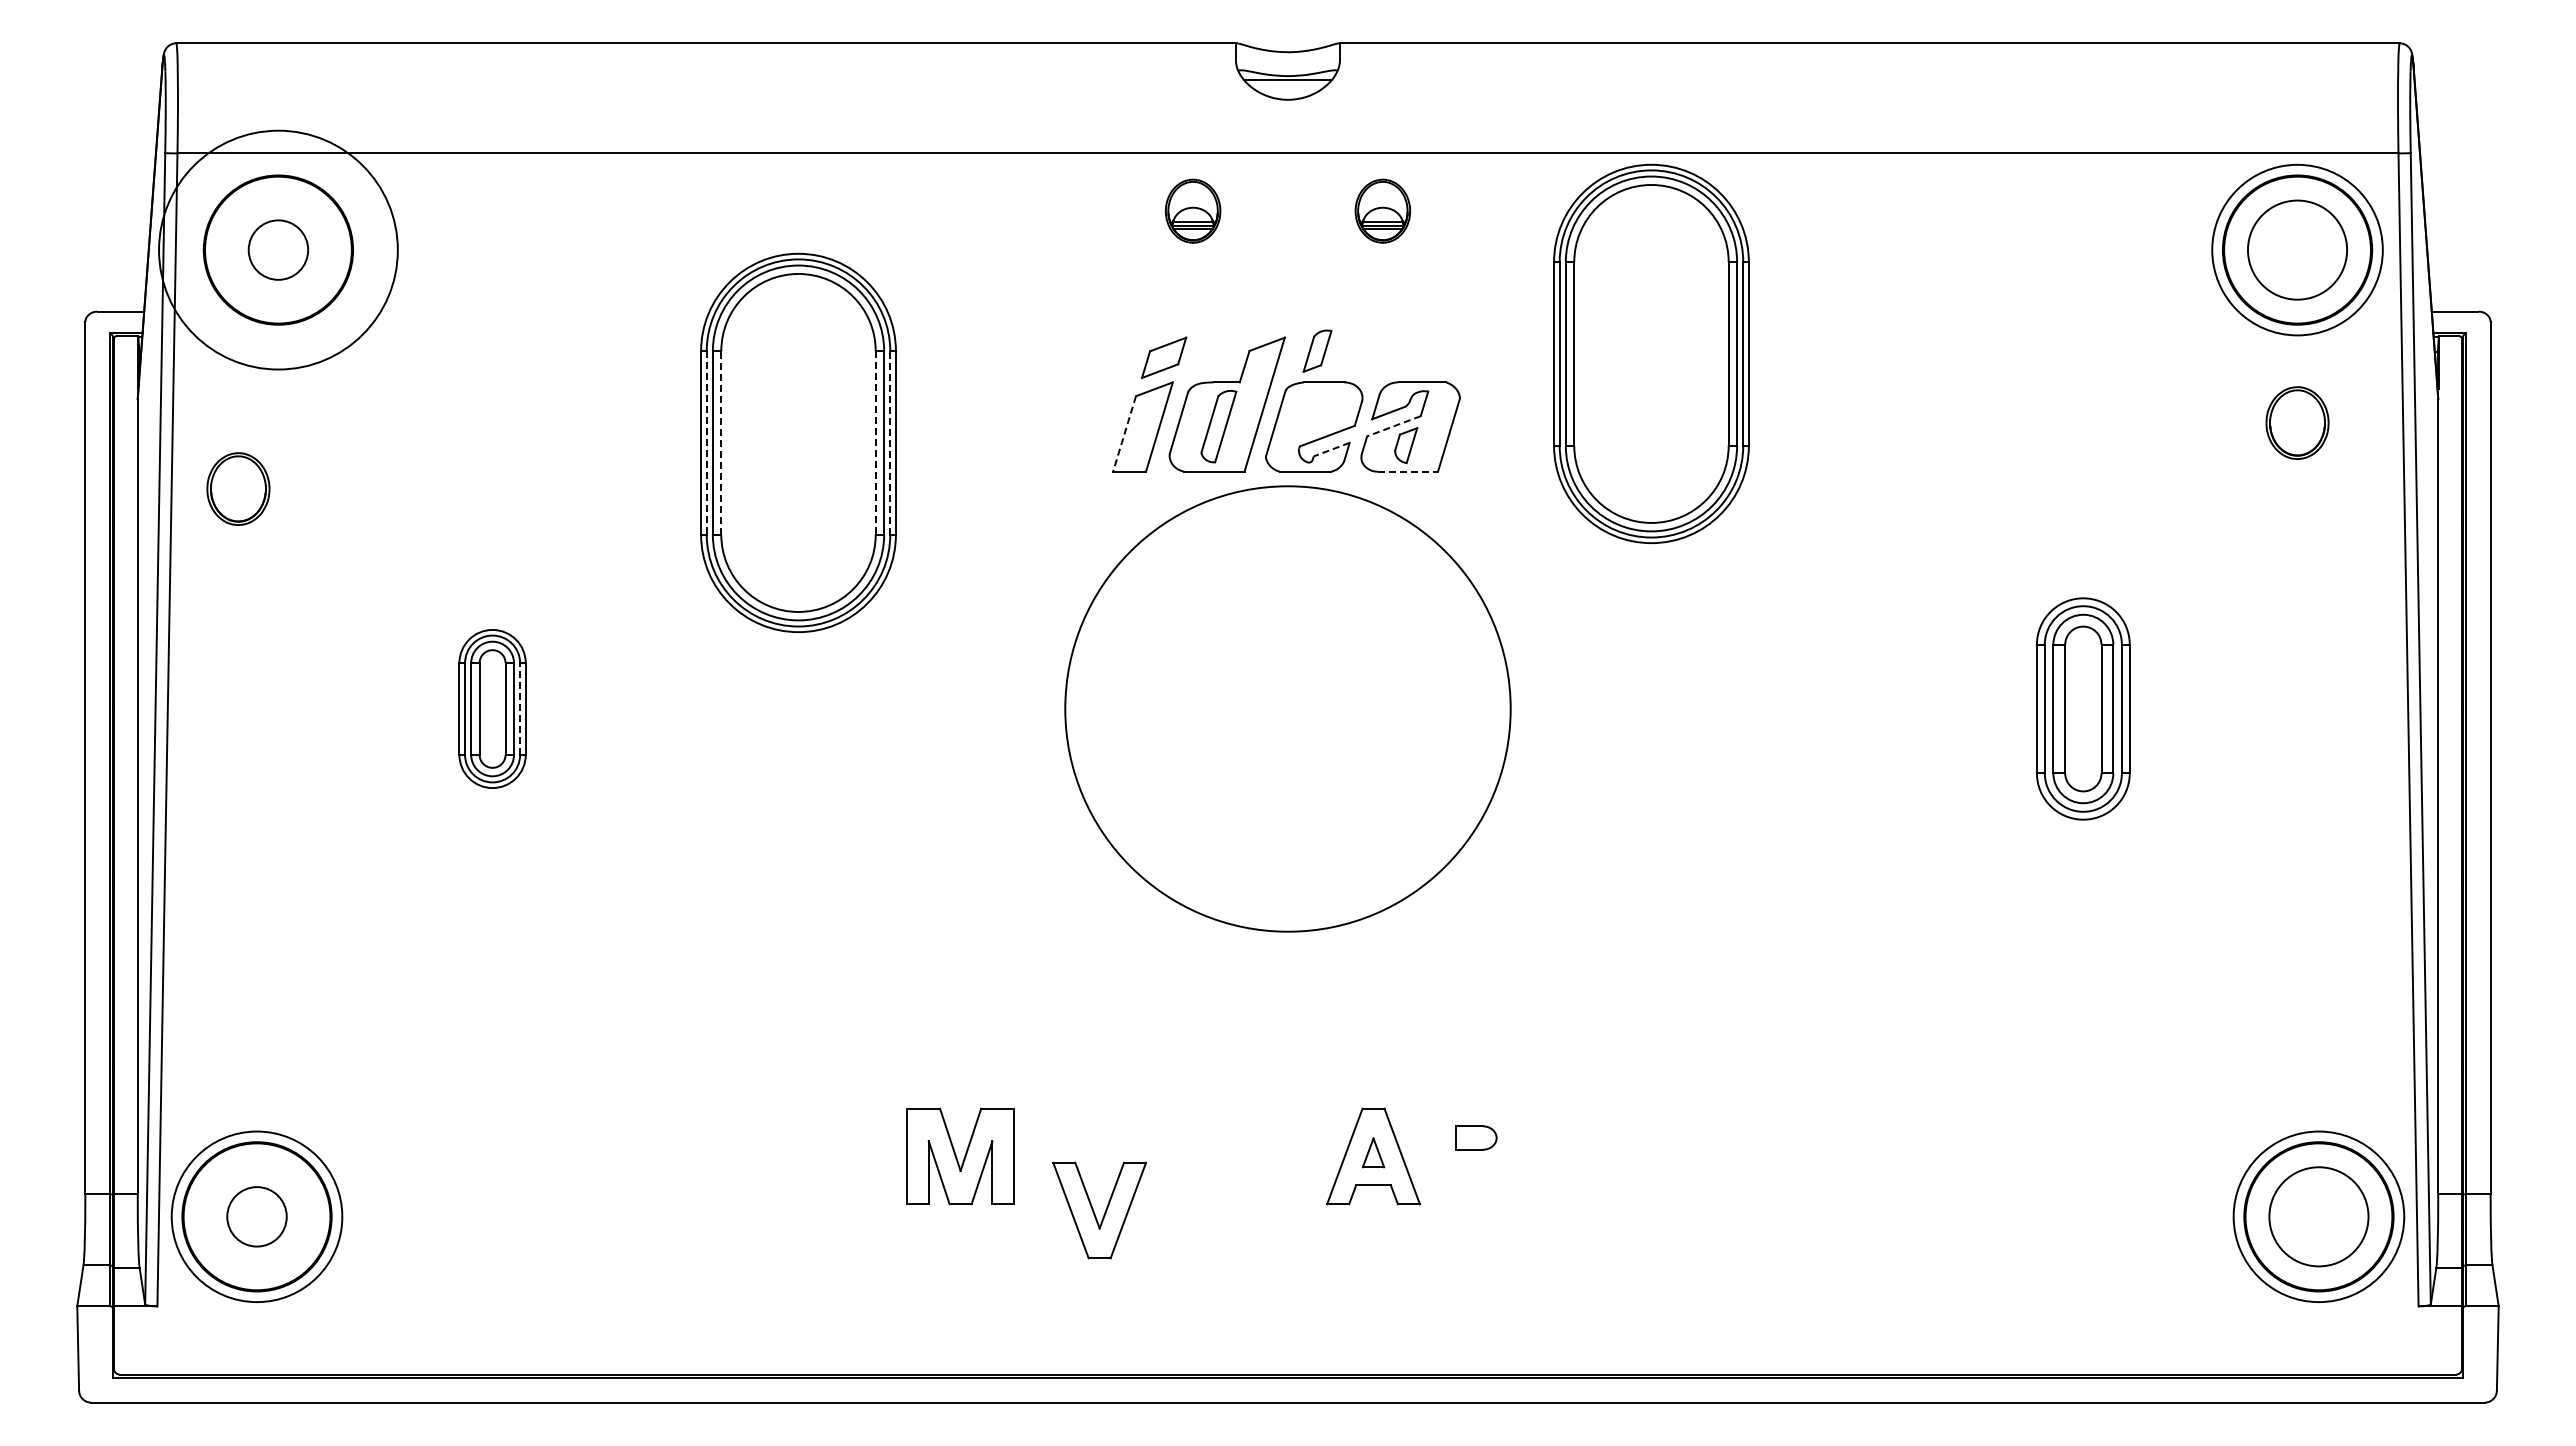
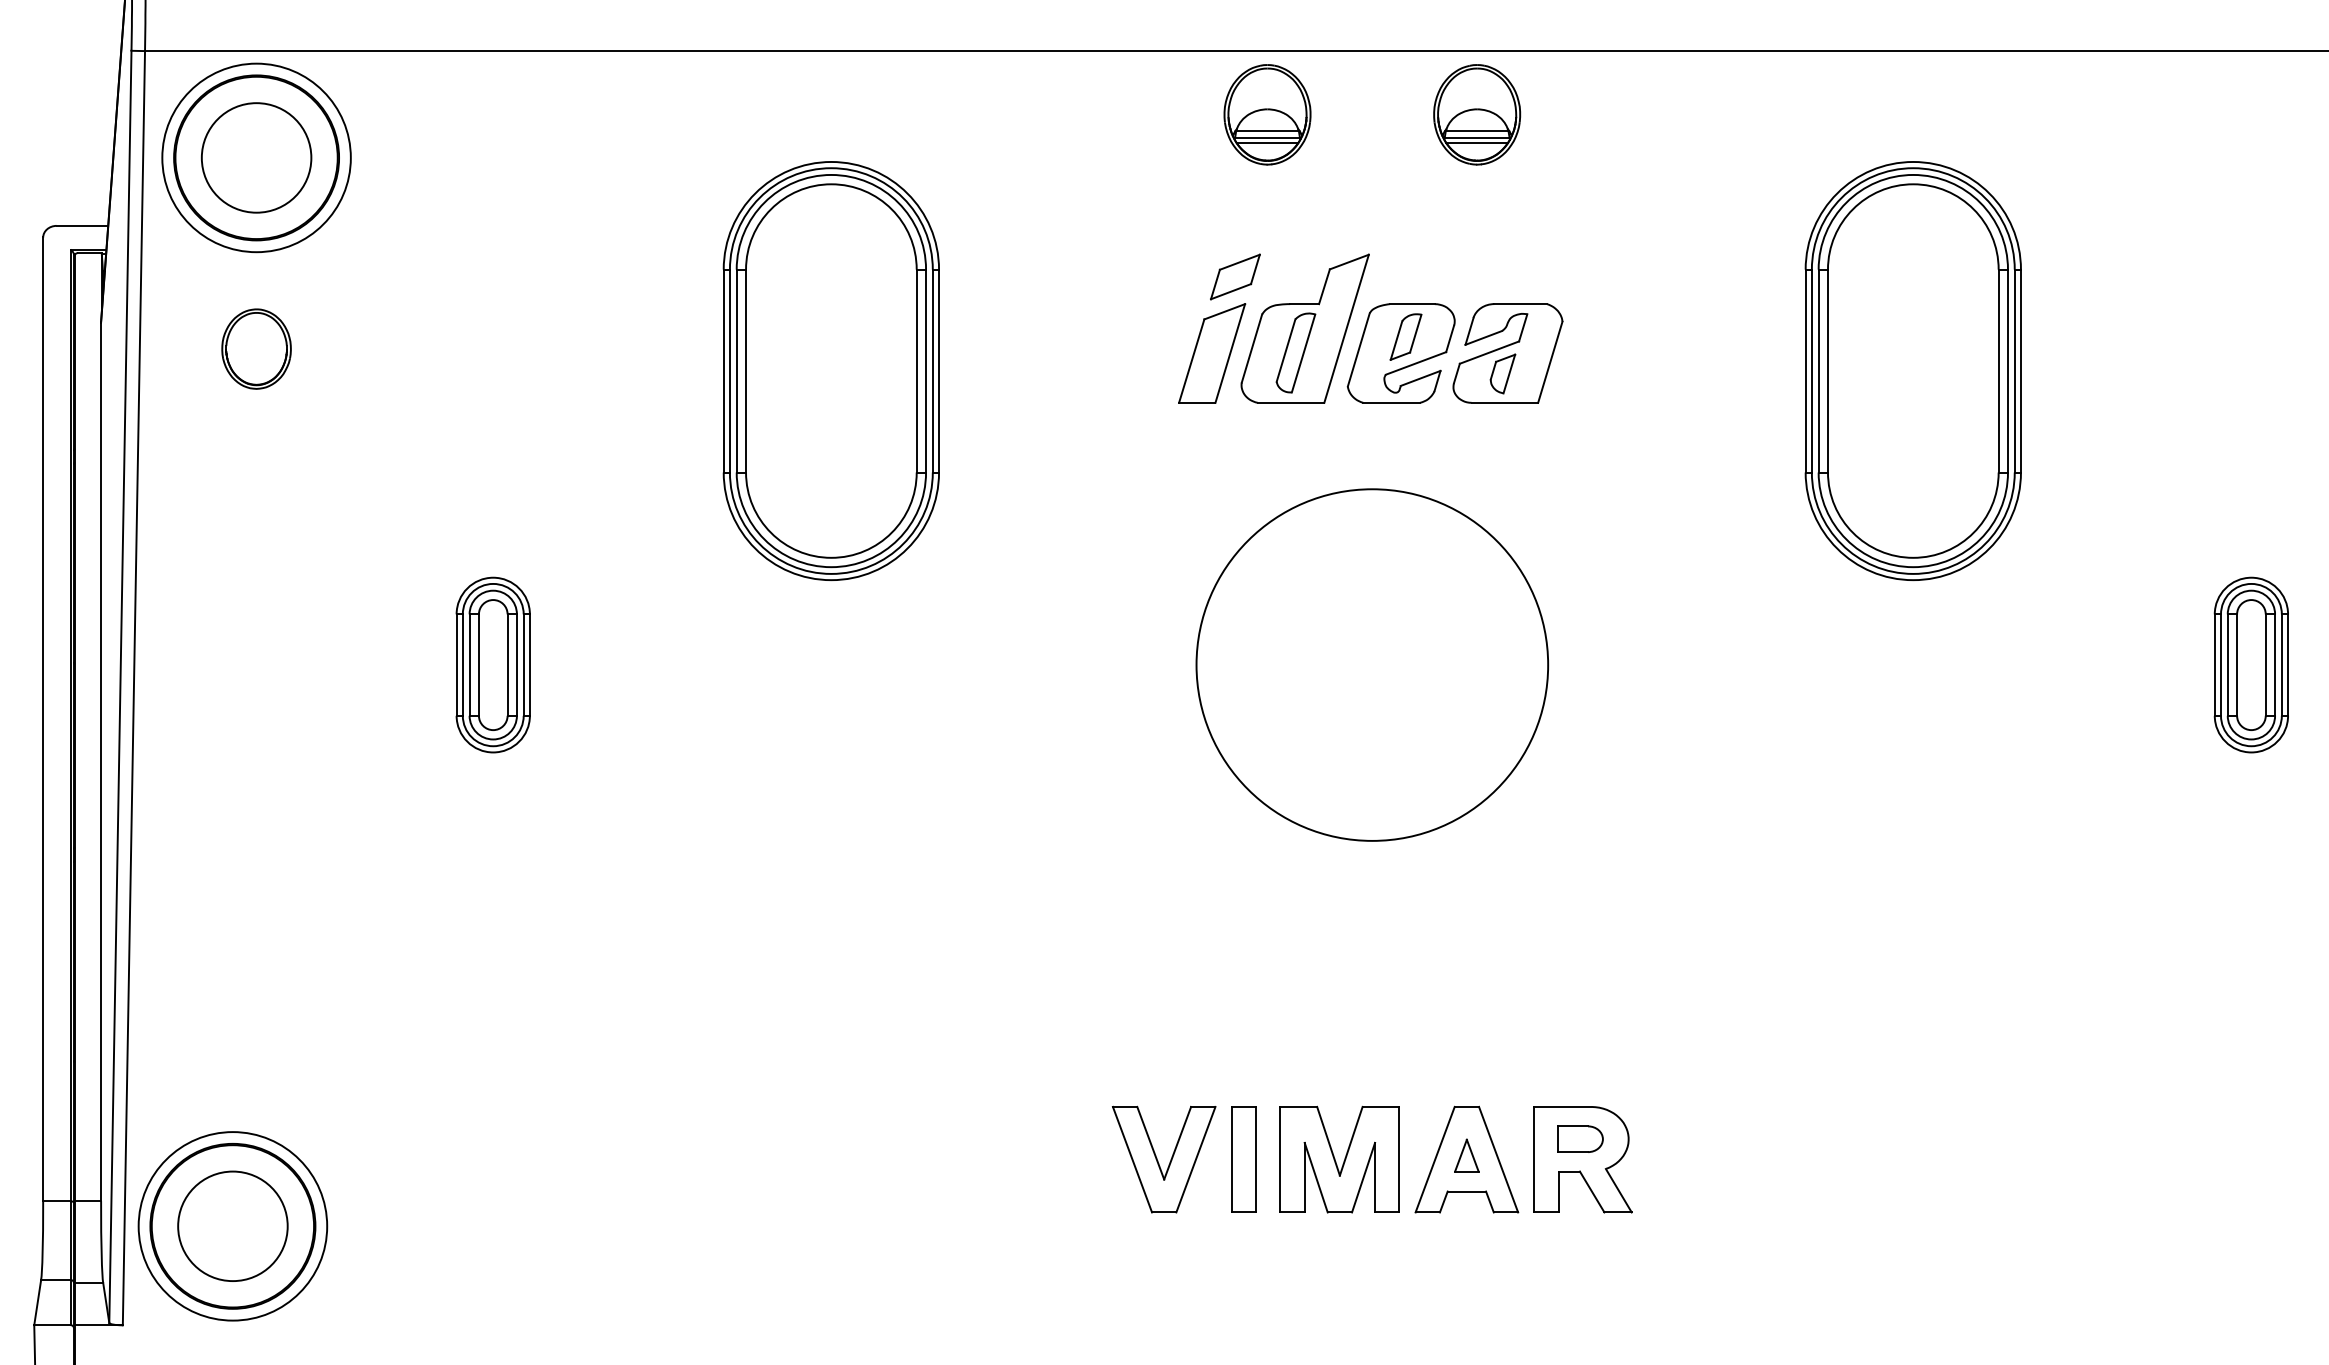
part: (1192, 211) -> (1266, 115), size x1.43
part: (1382, 211) -> (1476, 115), size x1.43
circle: (278, 249) -> (256, 157), size x0.71
circle: (278, 249) -> (256, 157), size x1.67
part: (1317, 350) -> (1406, 336), moved
part: (1651, 353) -> (1913, 370), moved
line: (1393, 426) -> (1488, 352), dashed -> solid
line: (1124, 434) -> (1191, 361), dashed -> solid
line: (706, 442) -> (729, 370), dashed -> solid
line: (721, 442) -> (746, 370), dashed -> solid
line: (875, 442) -> (916, 370), dashed -> solid
line: (890, 442) -> (933, 370), dashed -> solid
line: (1331, 449) -> (1420, 378), dashed -> solid
line: (1408, 471) -> (1505, 402), dashed -> solid
part: (238, 488) -> (256, 348), moved
circle: (1287, 708) -> (1371, 664), size x0.71
part: (2083, 708) -> (2251, 664), size x0.71
line: (520, 709) -> (524, 665), dashed -> solid
part: (960, 1156) -> (1339, 1159), moved
part: (1171, 1156) -> (1243, 1159), added
part: (1478, 1156) -> (1582, 1159), added
part: (1099, 1210) -> (1164, 1159), moved
circle: (256, 1216) -> (232, 1225), size x1.67

